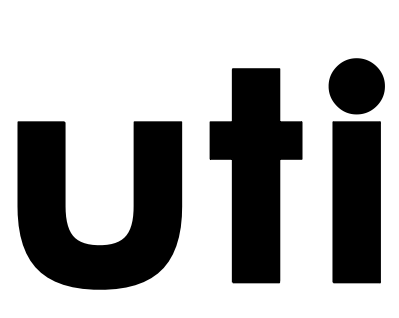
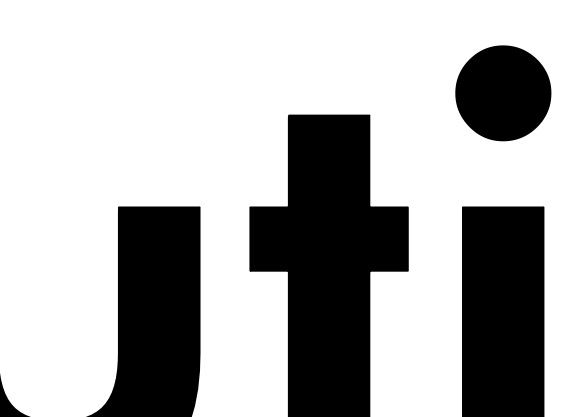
part: (356, 86) -> (502, 93), moved

